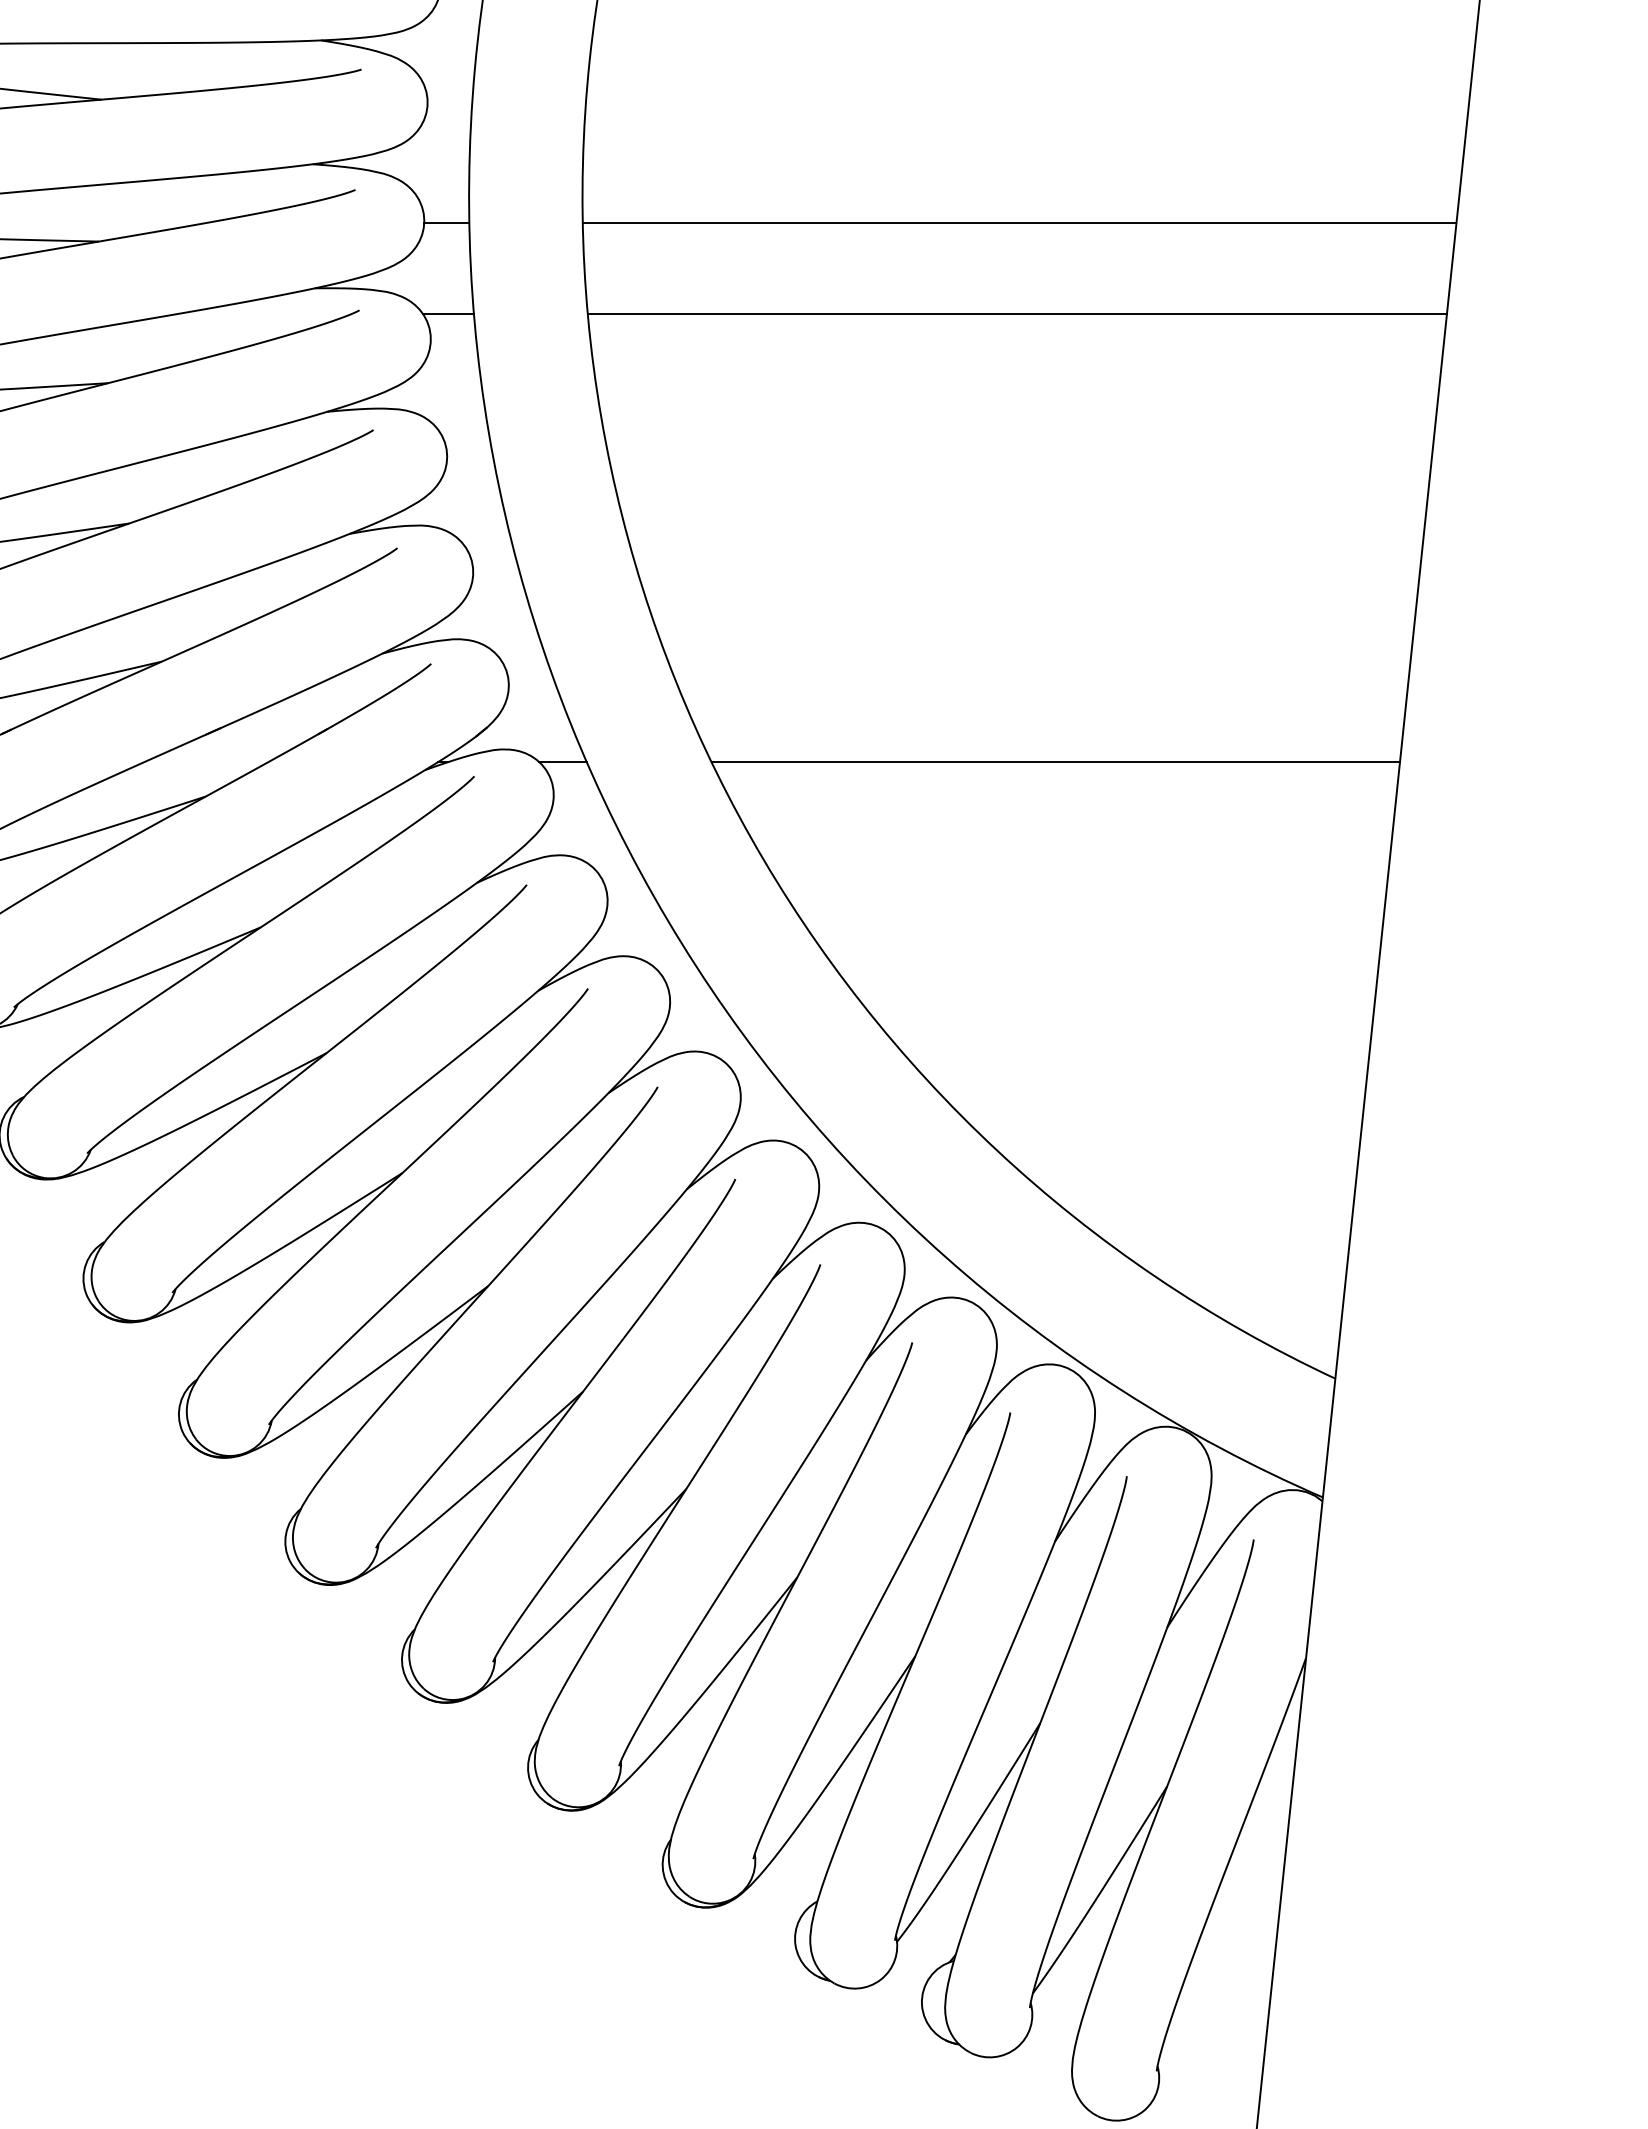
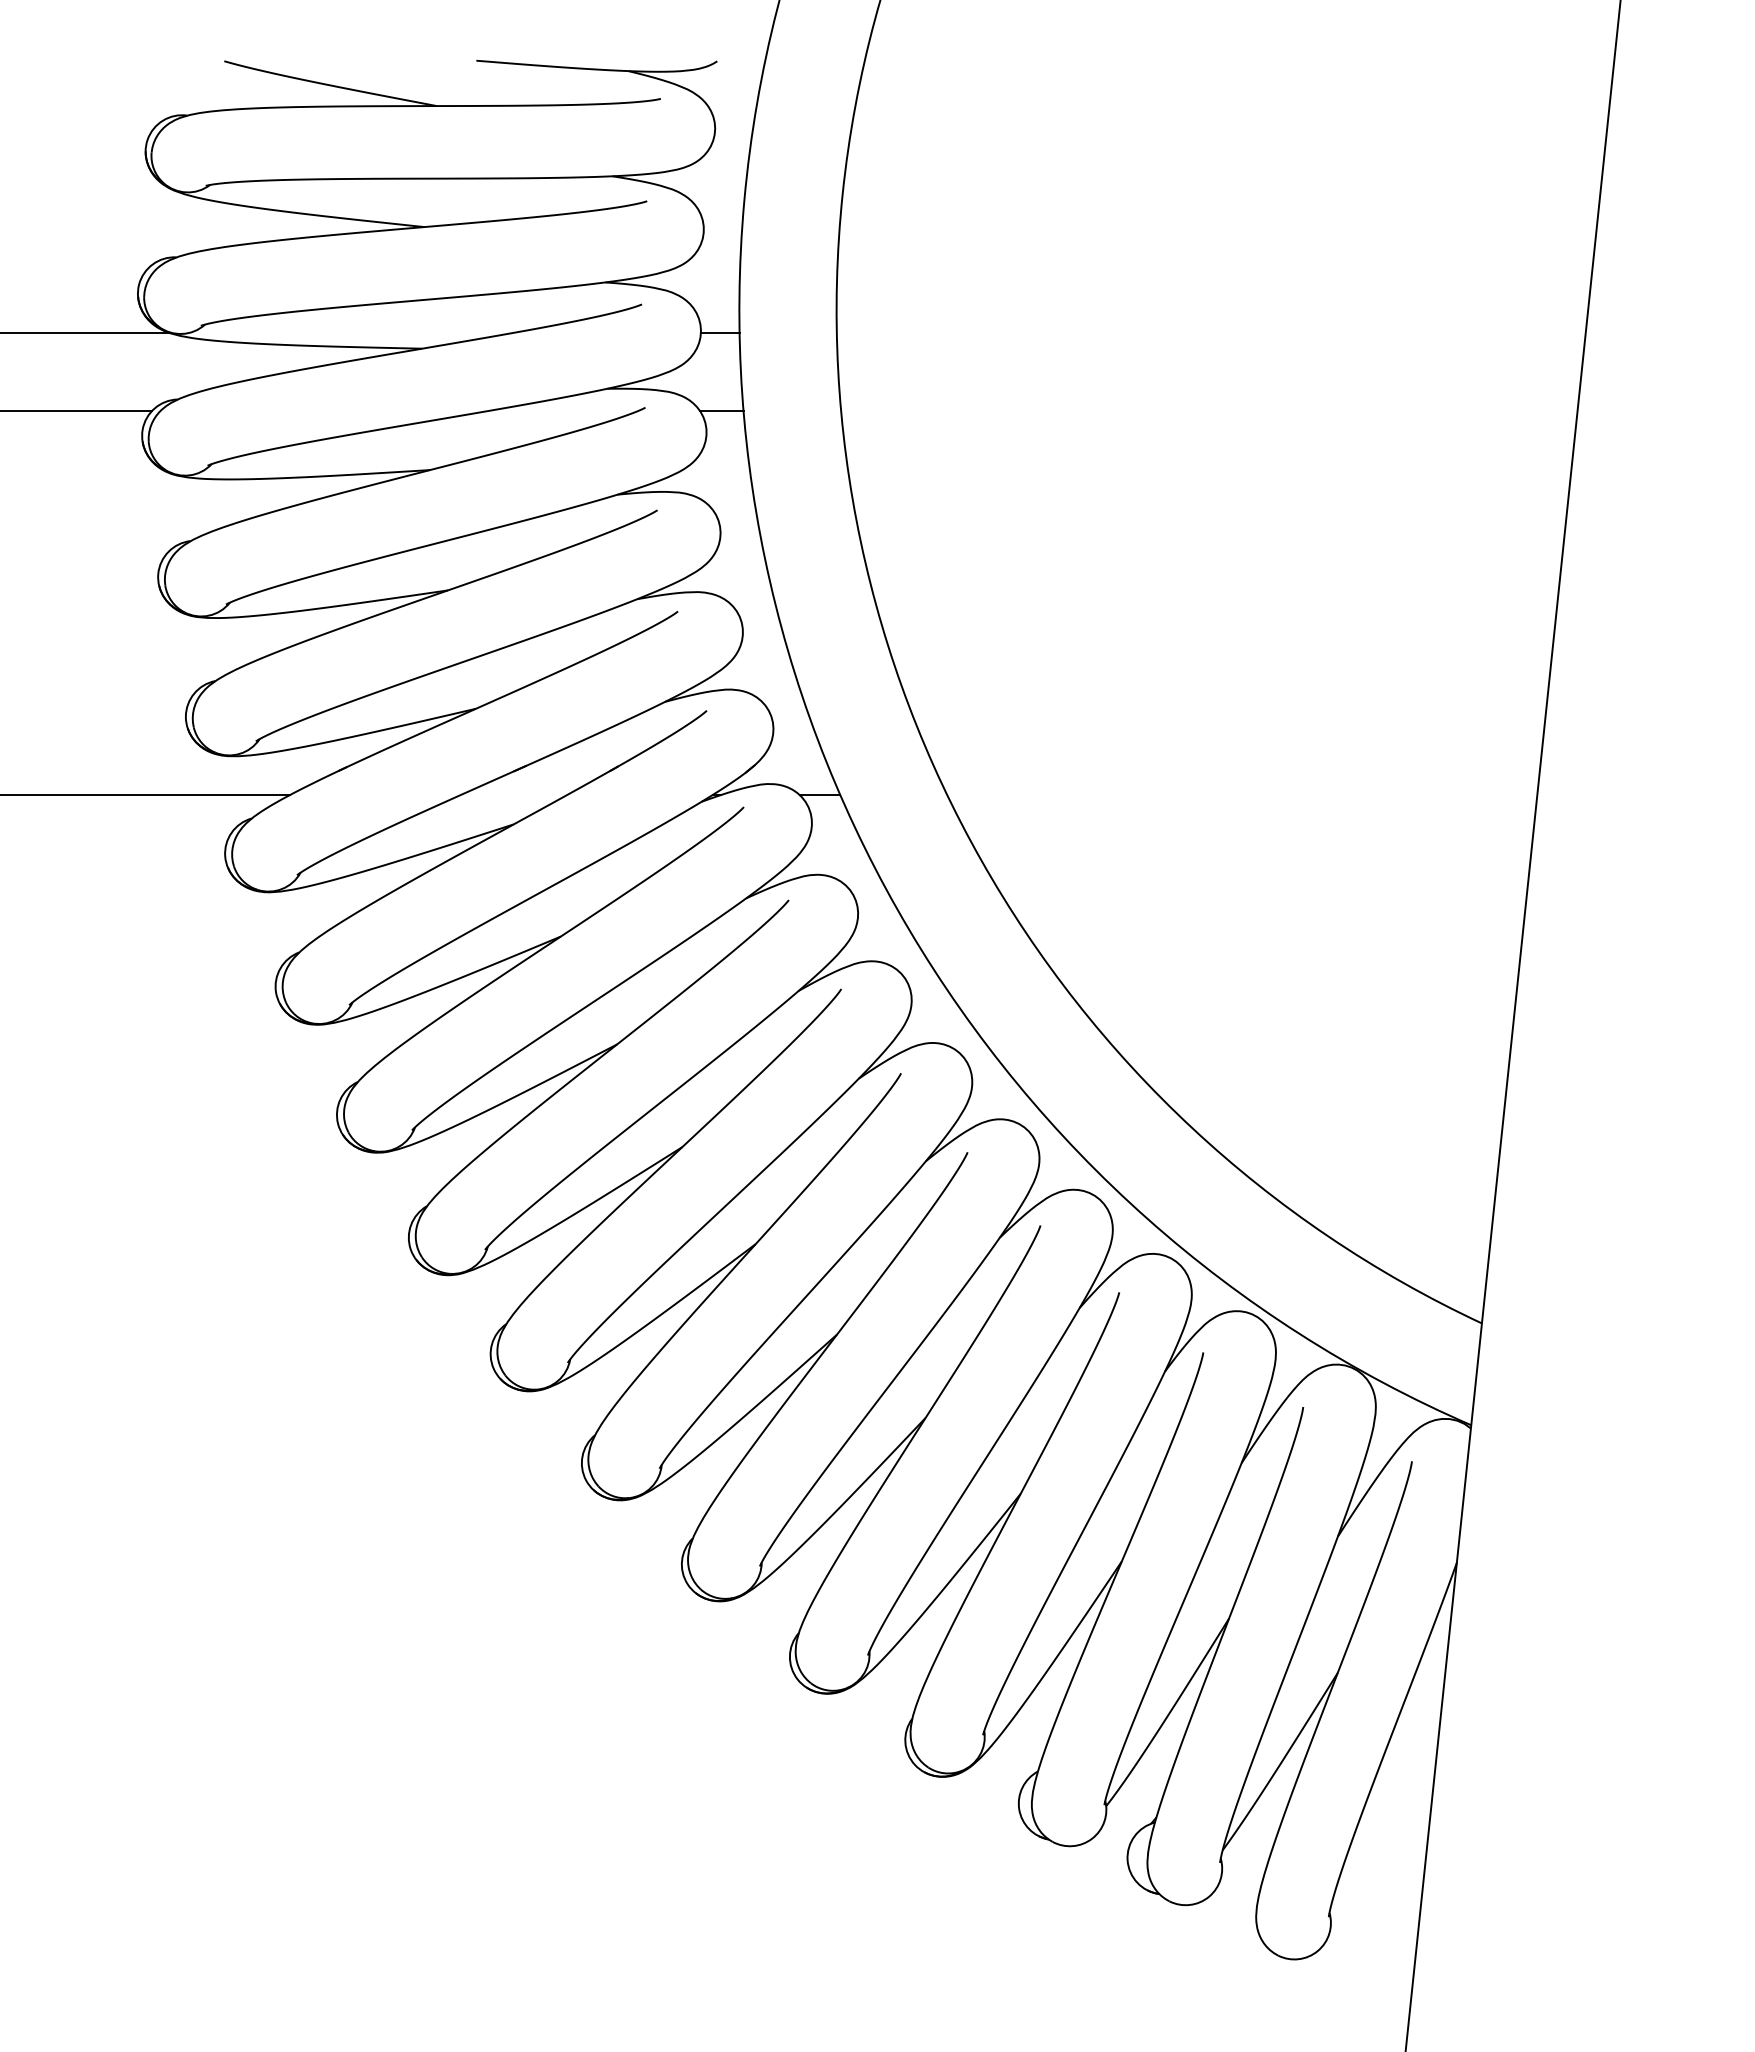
line: (1018, 223) -> (1210, 333), removed
line: (1017, 313) -> (1209, 410), removed
line: (1056, 761) -> (1242, 794), removed

